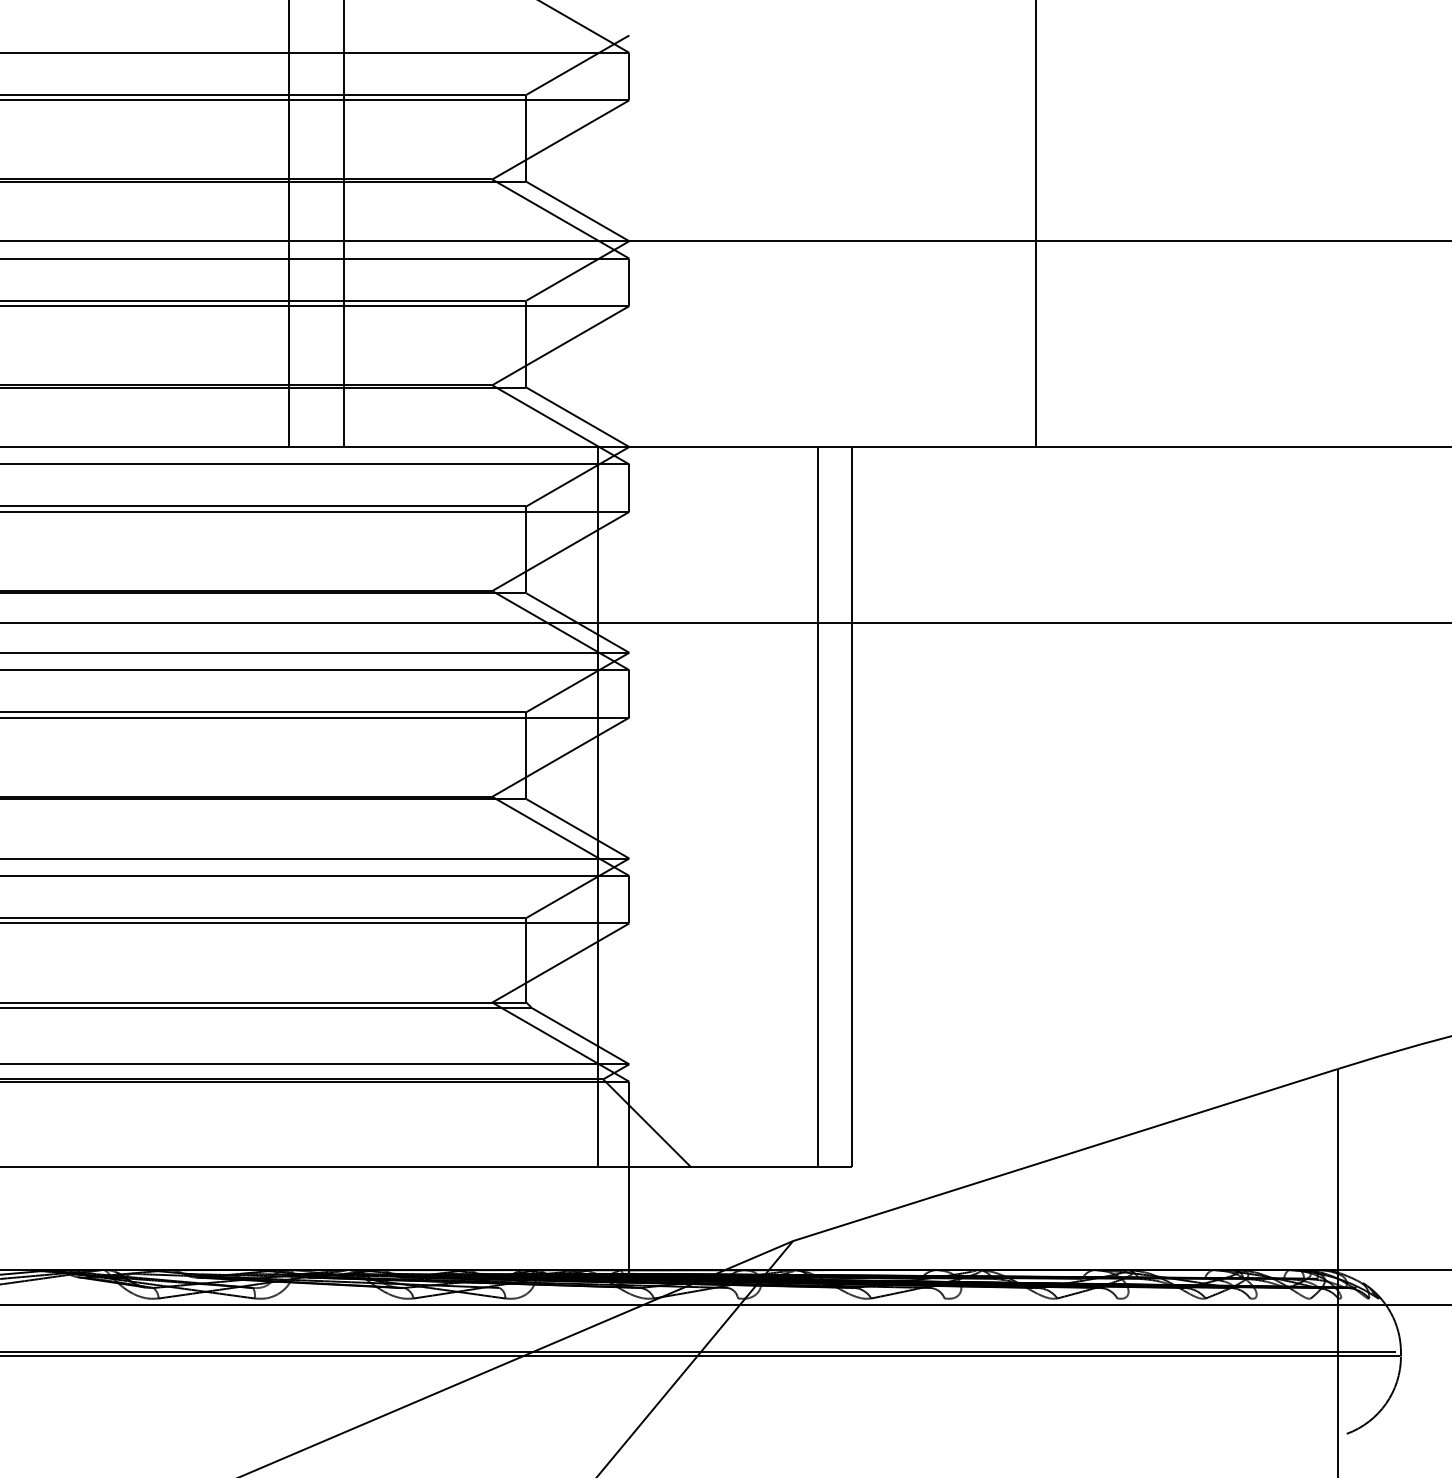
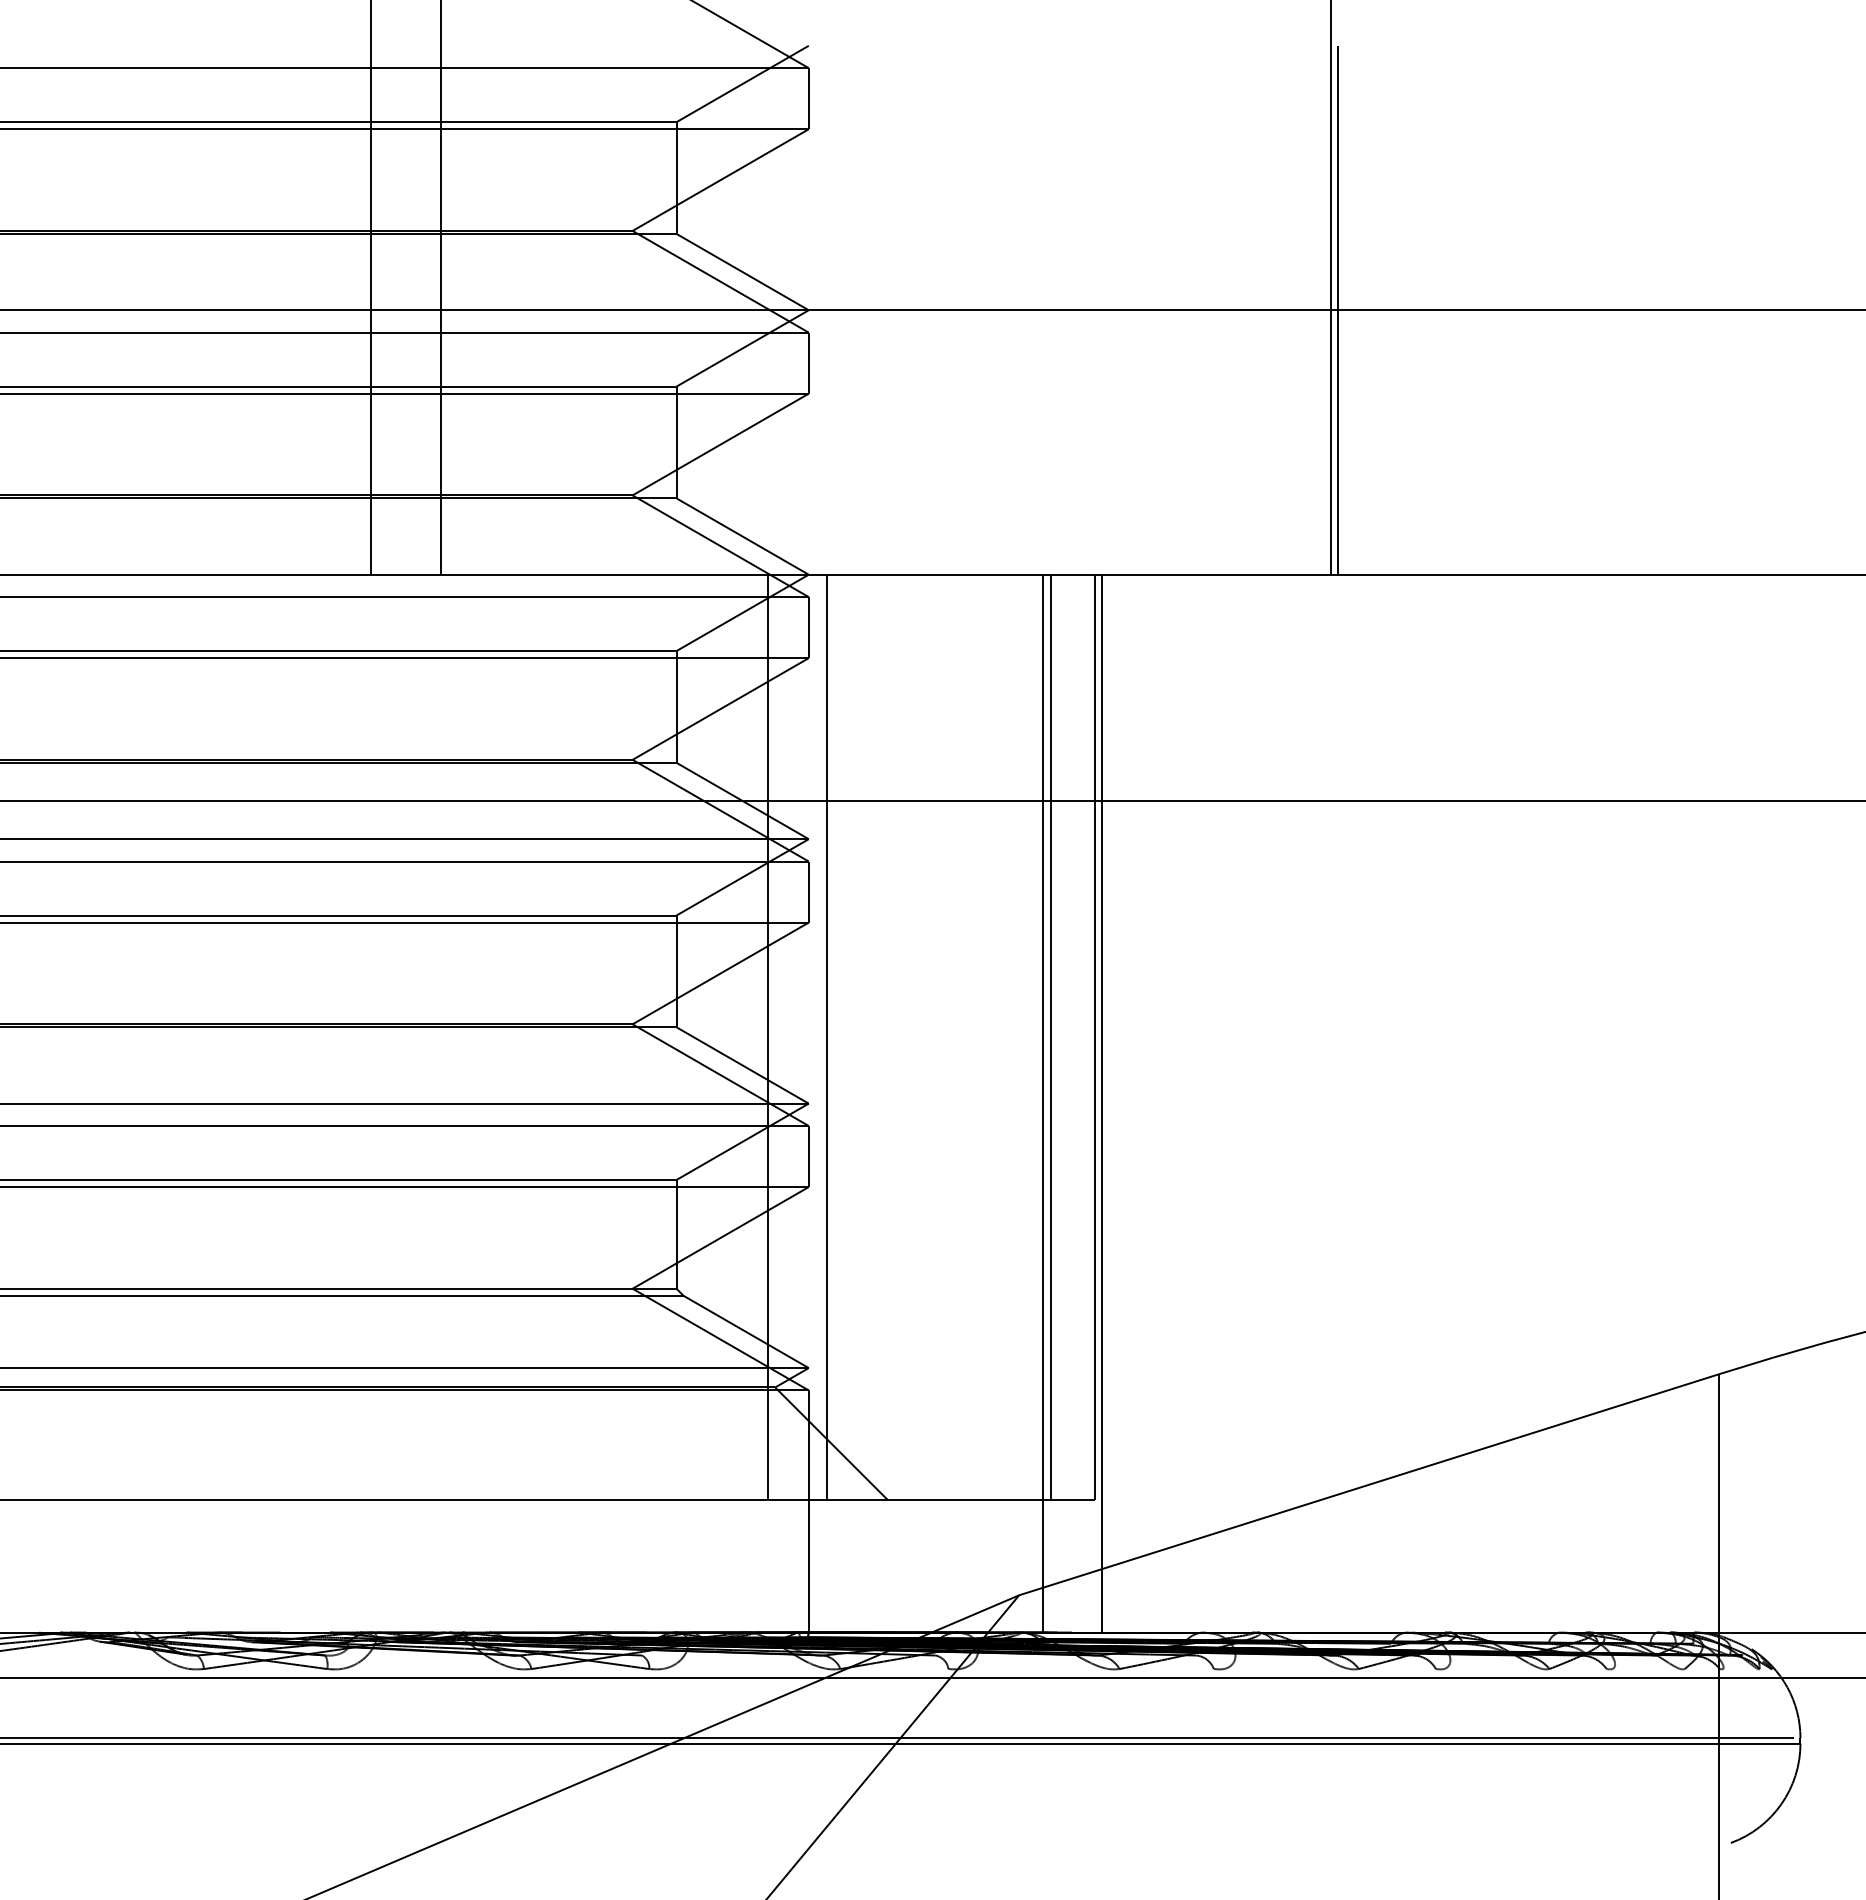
line: (1040, 240) -> (1337, 309), added
line: (643, 807) -> (826, 1037), added
line: (811, 858) -> (1042, 1103), added
line: (857, 858) -> (1102, 1103), added

